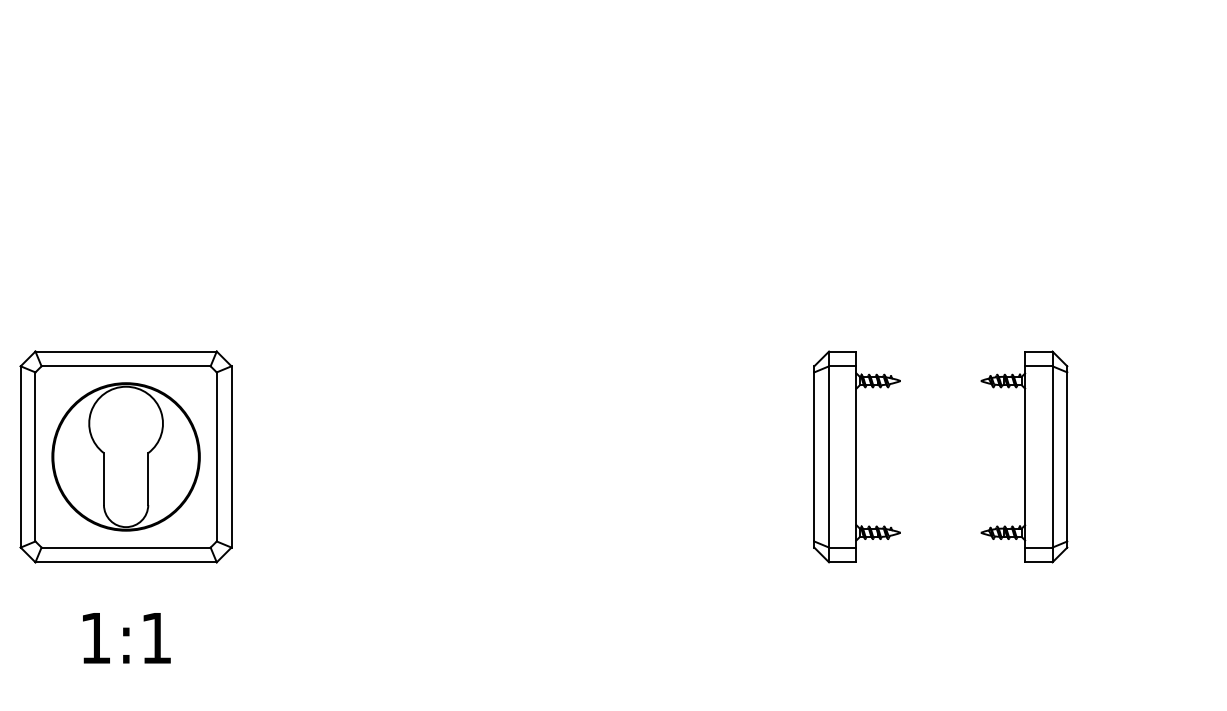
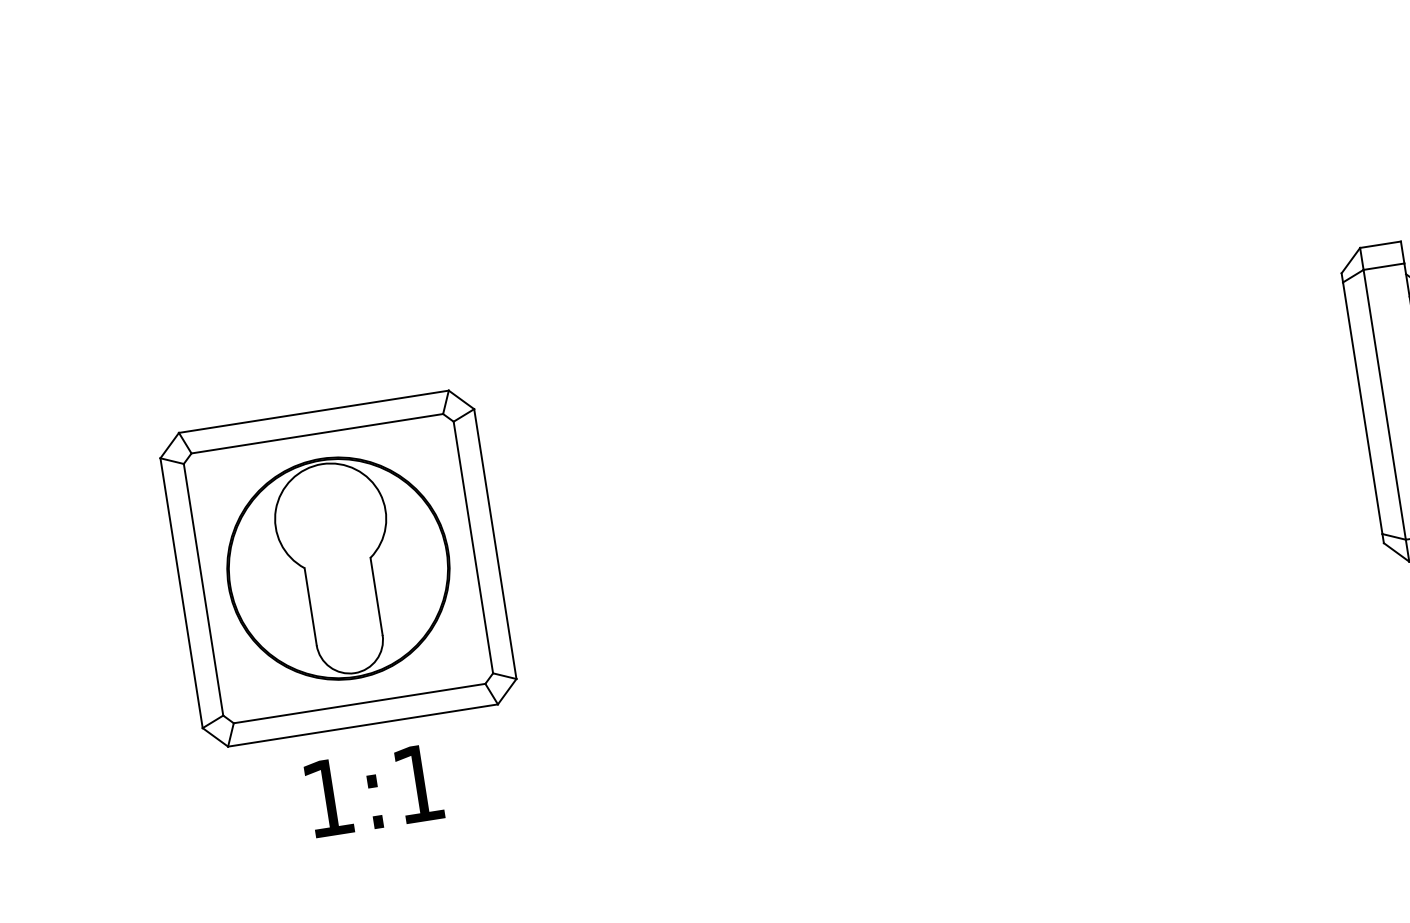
text: (126, 638) -> (373, 791), moved

